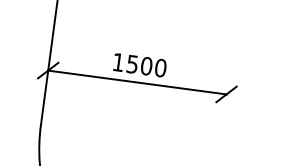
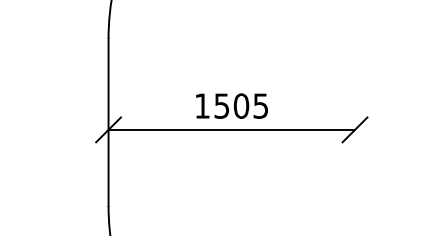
text: (160, 67) -> (260, 105), 1500 -> 1505

